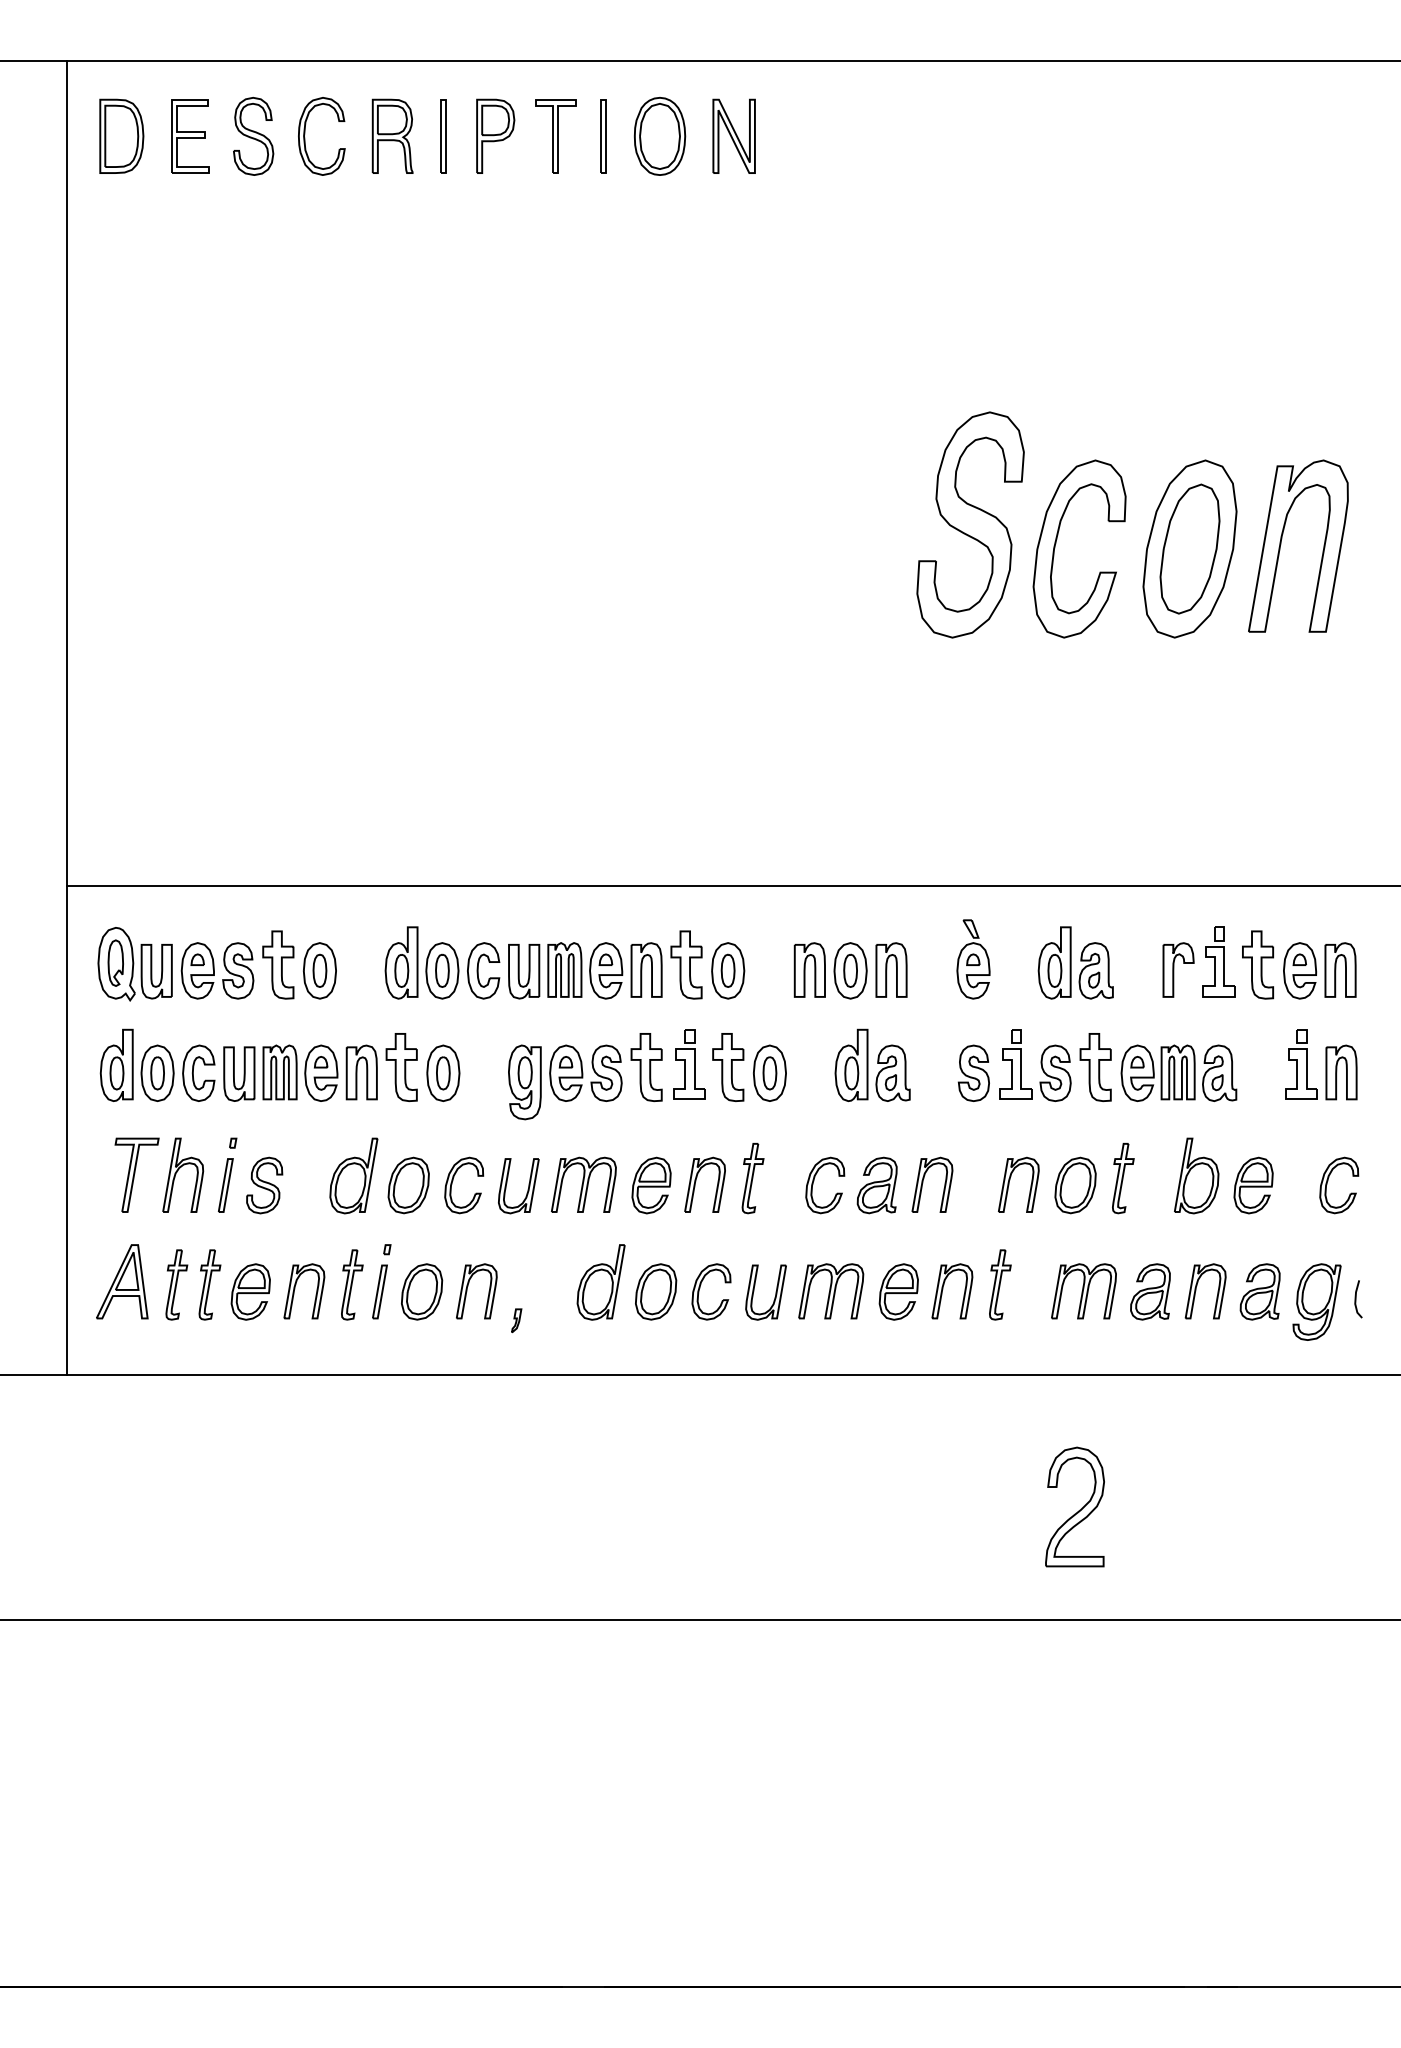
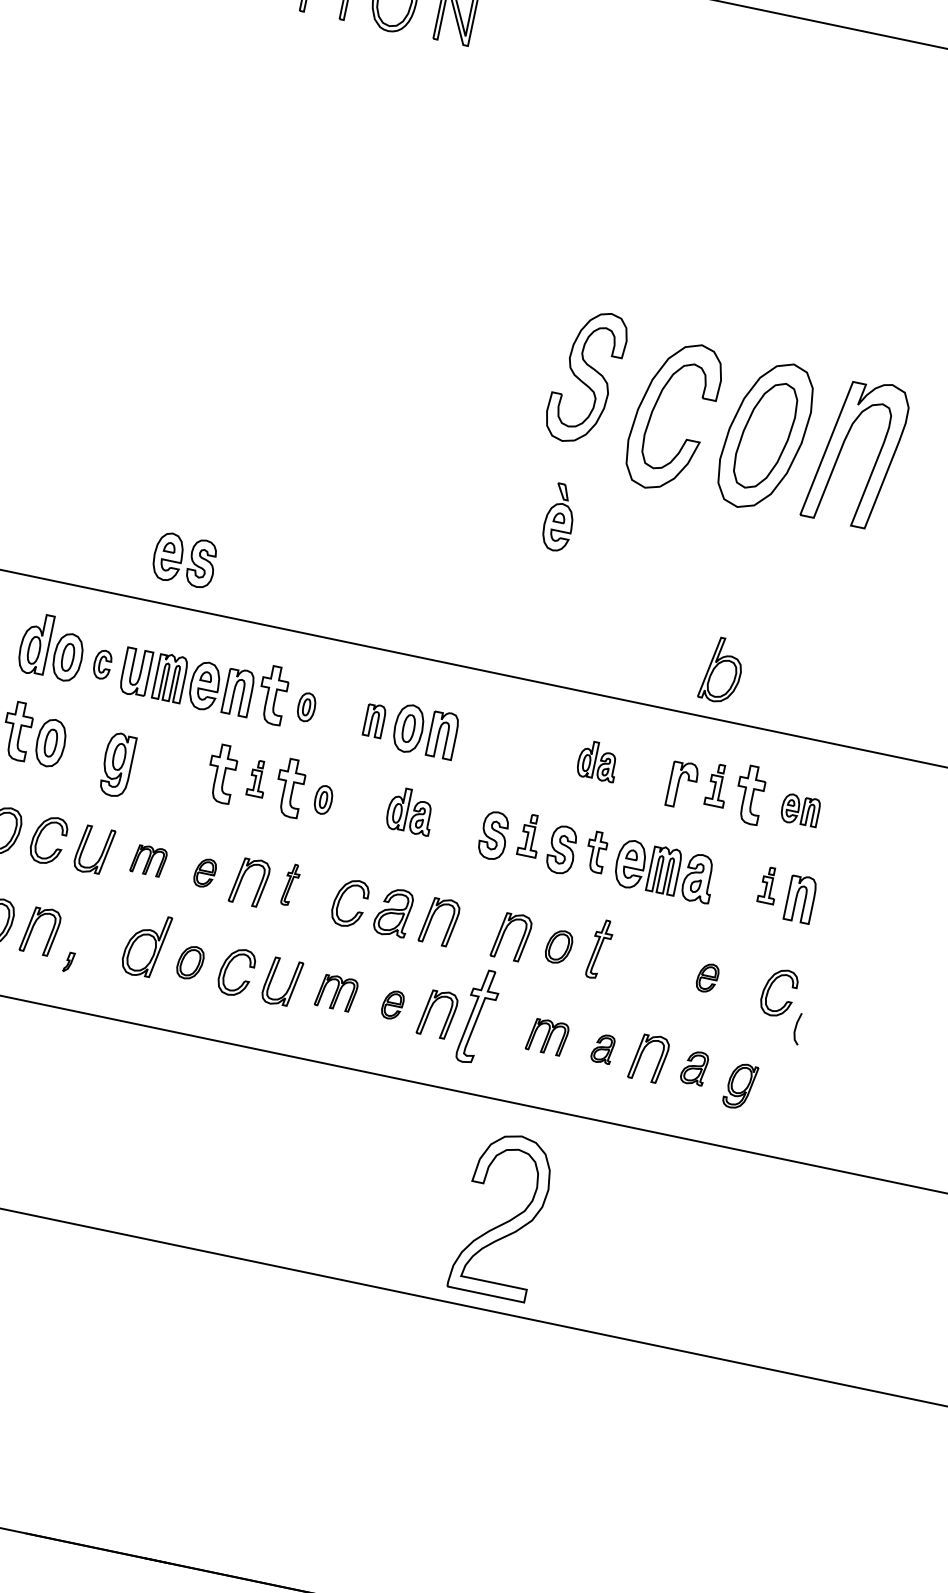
part: (970, 524) -> (586, 376), size x0.7
part: (973, 959) -> (559, 517), moved
part: (1218, 961) -> (717, 784), size x0.7
part: (1075, 962) -> (597, 760), size x0.6
part: (809, 969) -> (374, 720), size x0.7
part: (483, 970) -> (102, 664), size x0.6
part: (728, 970) -> (306, 707), size x0.6
part: (1319, 970) -> (800, 810), size x0.6
part: (689, 1064) -> (257, 778), size x0.6
part: (872, 1064) -> (410, 810), size x0.7
part: (1015, 1064) -> (530, 835), size x0.7
part: (1301, 1064) -> (768, 885), size x0.6
part: (1095, 1067) -> (596, 851), size x0.7
part: (585, 1072) -> (184, 559), moved
part: (769, 1072) -> (323, 799), size x0.6
part: (1196, 1175) -> (722, 670), moved
part: (752, 1178) -> (290, 884), size x0.7
part: (583, 1184) -> (148, 860), size x0.6
part: (651, 1185) -> (205, 873), size x0.6
part: (1075, 1185) -> (559, 946), size x0.7
part: (1253, 1185) -> (707, 978), size x0.6
part: (1000, 1284) -> (479, 1016), size x1.6
part: (656, 1291) -> (190, 962), size x0.7
part: (831, 1291) -> (336, 992), size x0.7
part: (898, 1291) -> (392, 1004), size x0.6
part: (1083, 1291) -> (547, 1036), size x0.7
part: (1150, 1291) -> (603, 1048), size x0.6
part: (1259, 1291) -> (694, 1067), size x0.7
line: (1356, 1299) -> (796, 1028), moved
part: (1316, 1301) -> (739, 1085), size x0.7
part: (1074, 1506) -> (502, 1214), size x1.6

